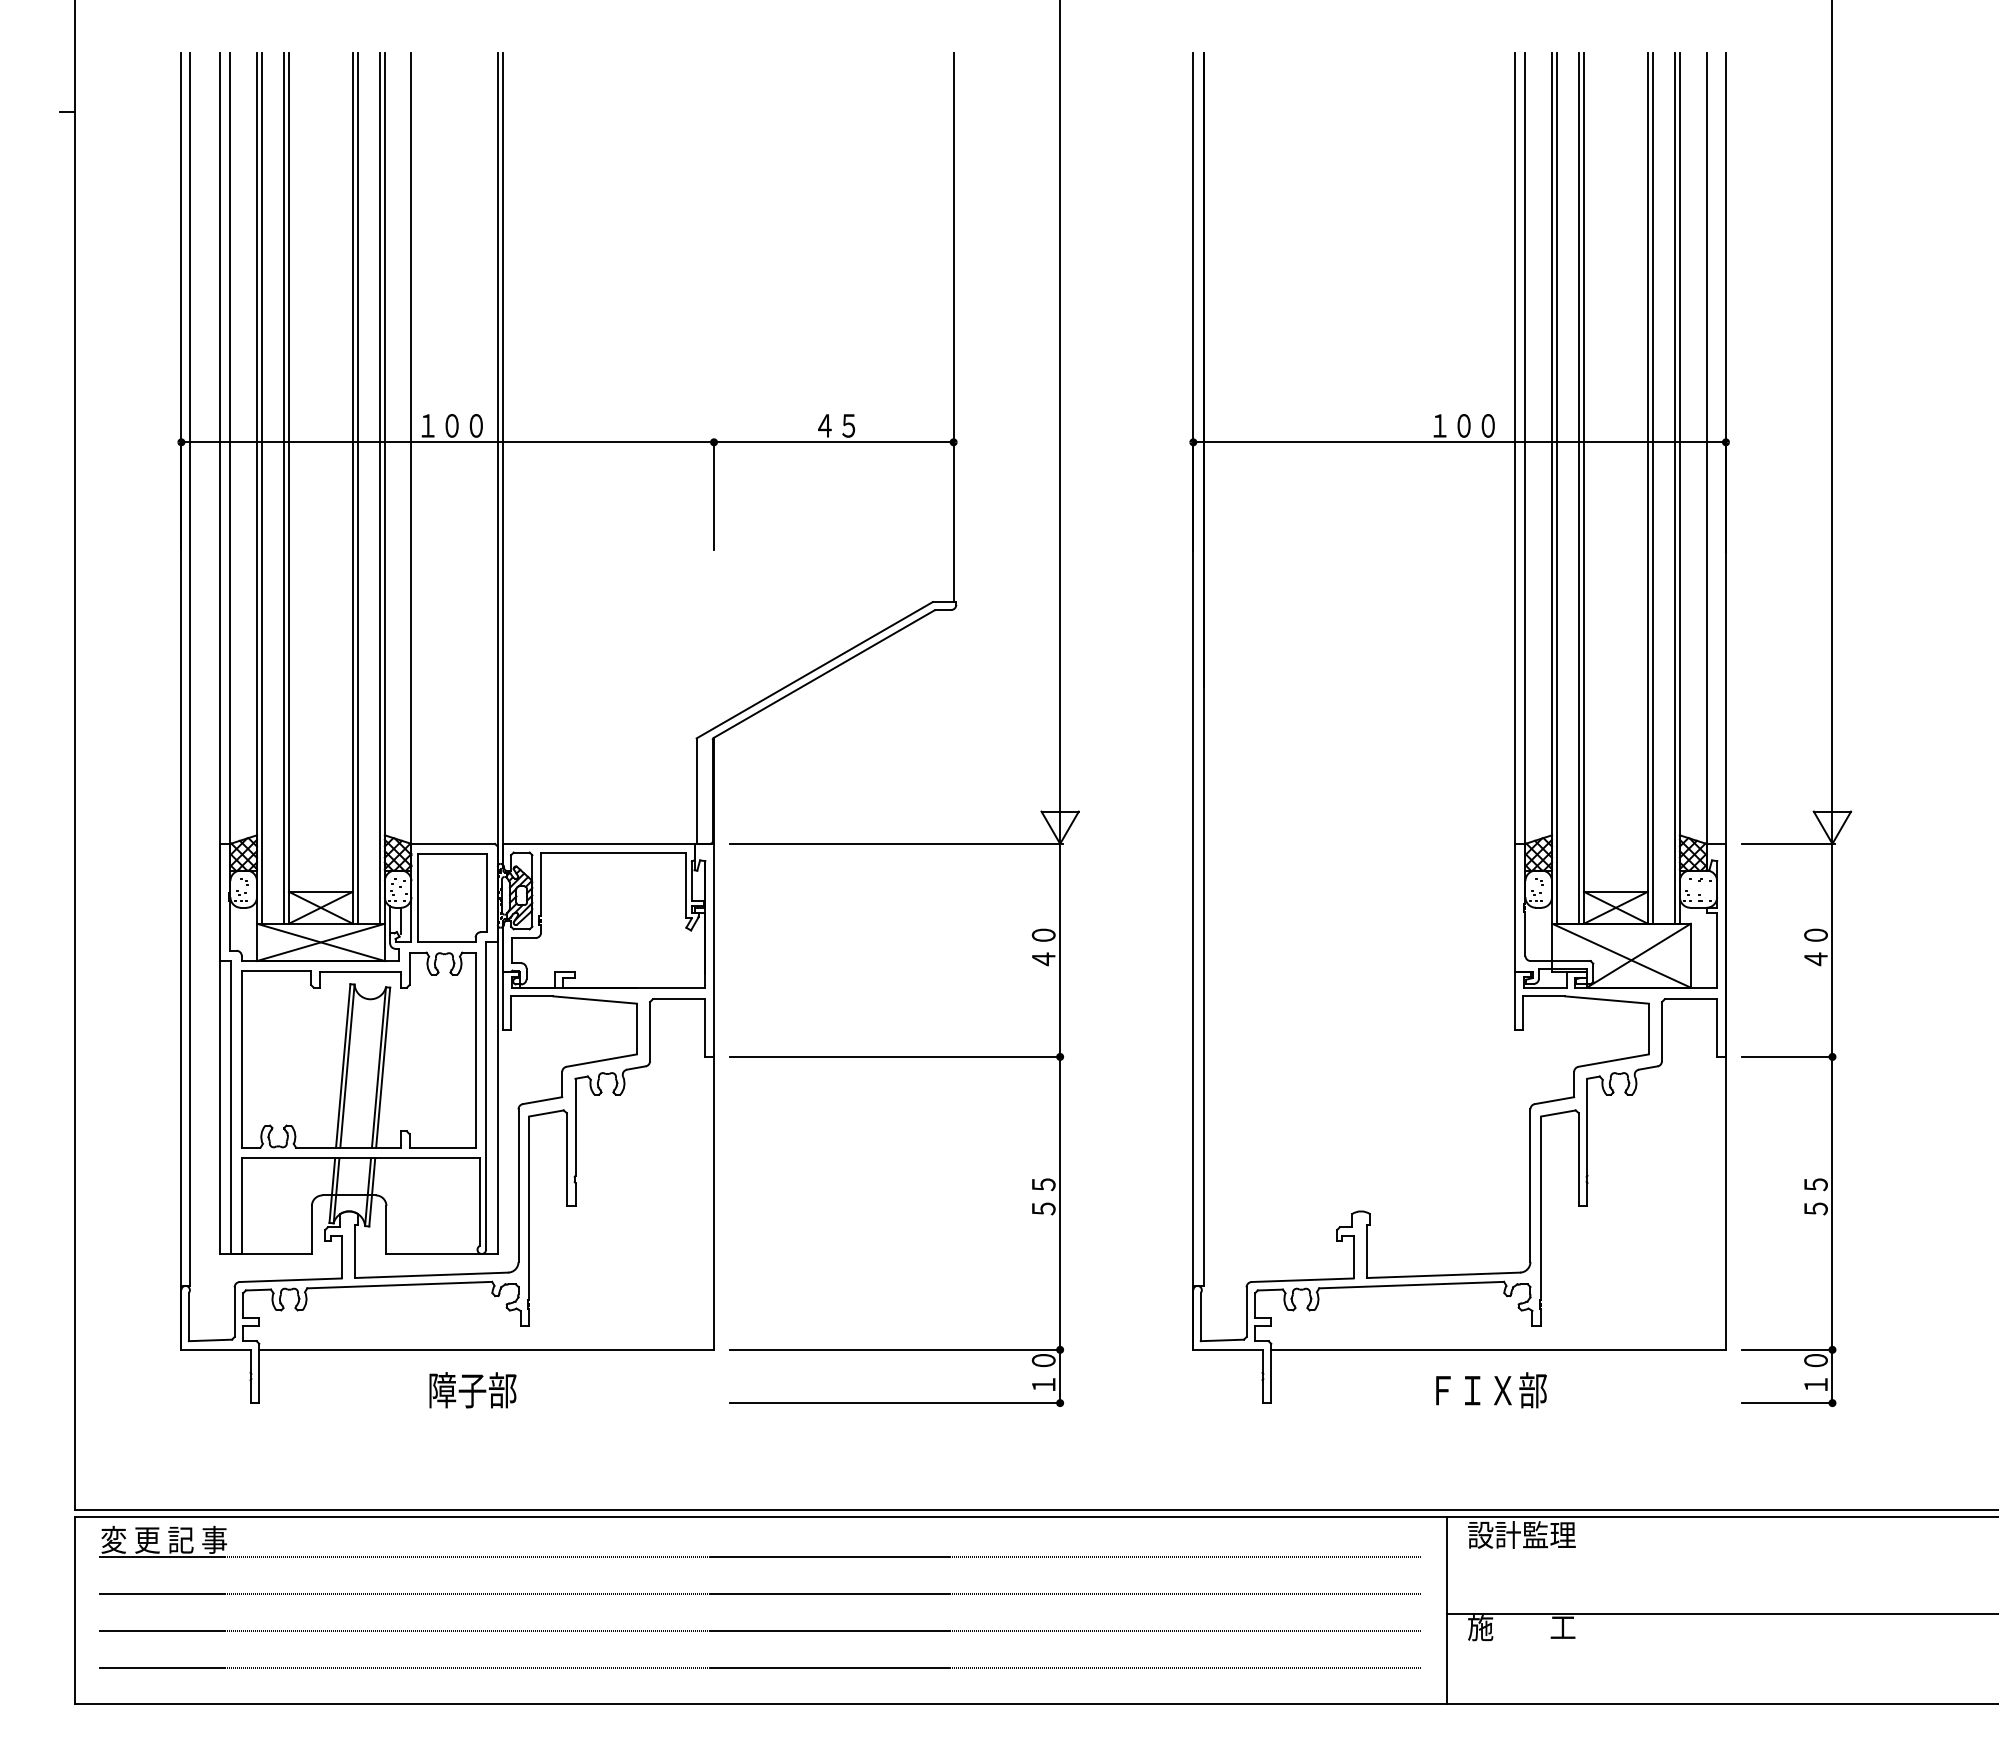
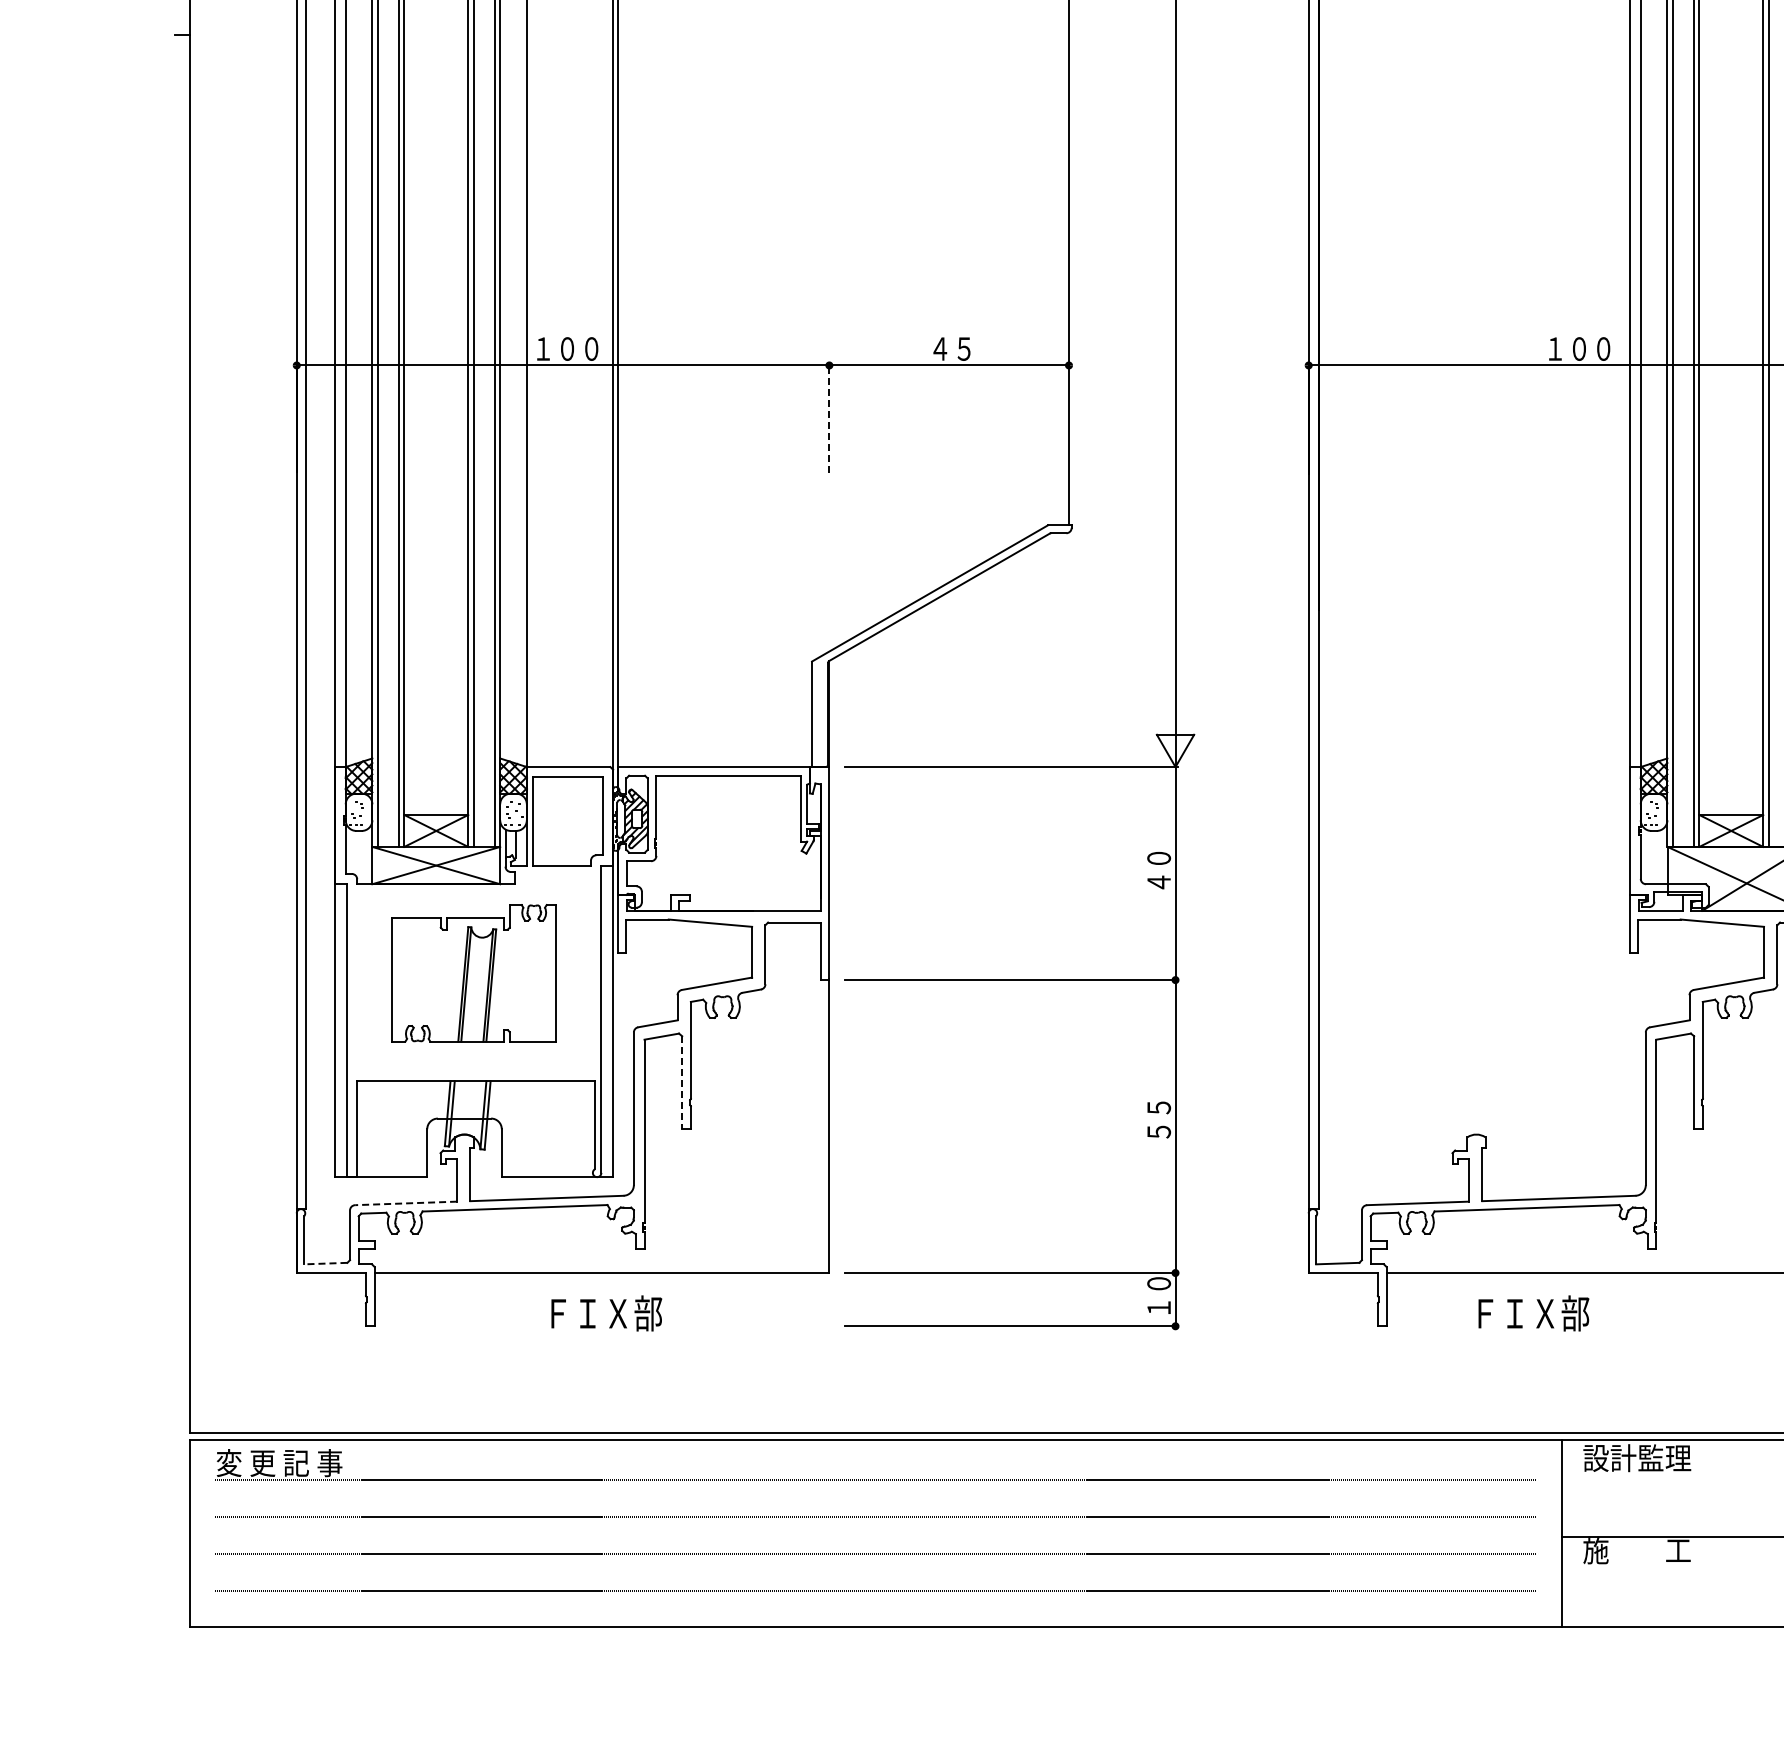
line: (713, 494) -> (828, 417), solid -> dashed
part: (358, 1049) -> (473, 972), size x0.7
line: (566, 1160) -> (681, 1083), solid -> dashed
line: (290, 1280) -> (405, 1203), solid -> dashed
line: (210, 1340) -> (325, 1263), solid -> dashed
text: (487, 1390) -> (602, 1313), 障子部 -> ＦＩＸ部
text: (1491, 1390) -> (1533, 1313), moved

